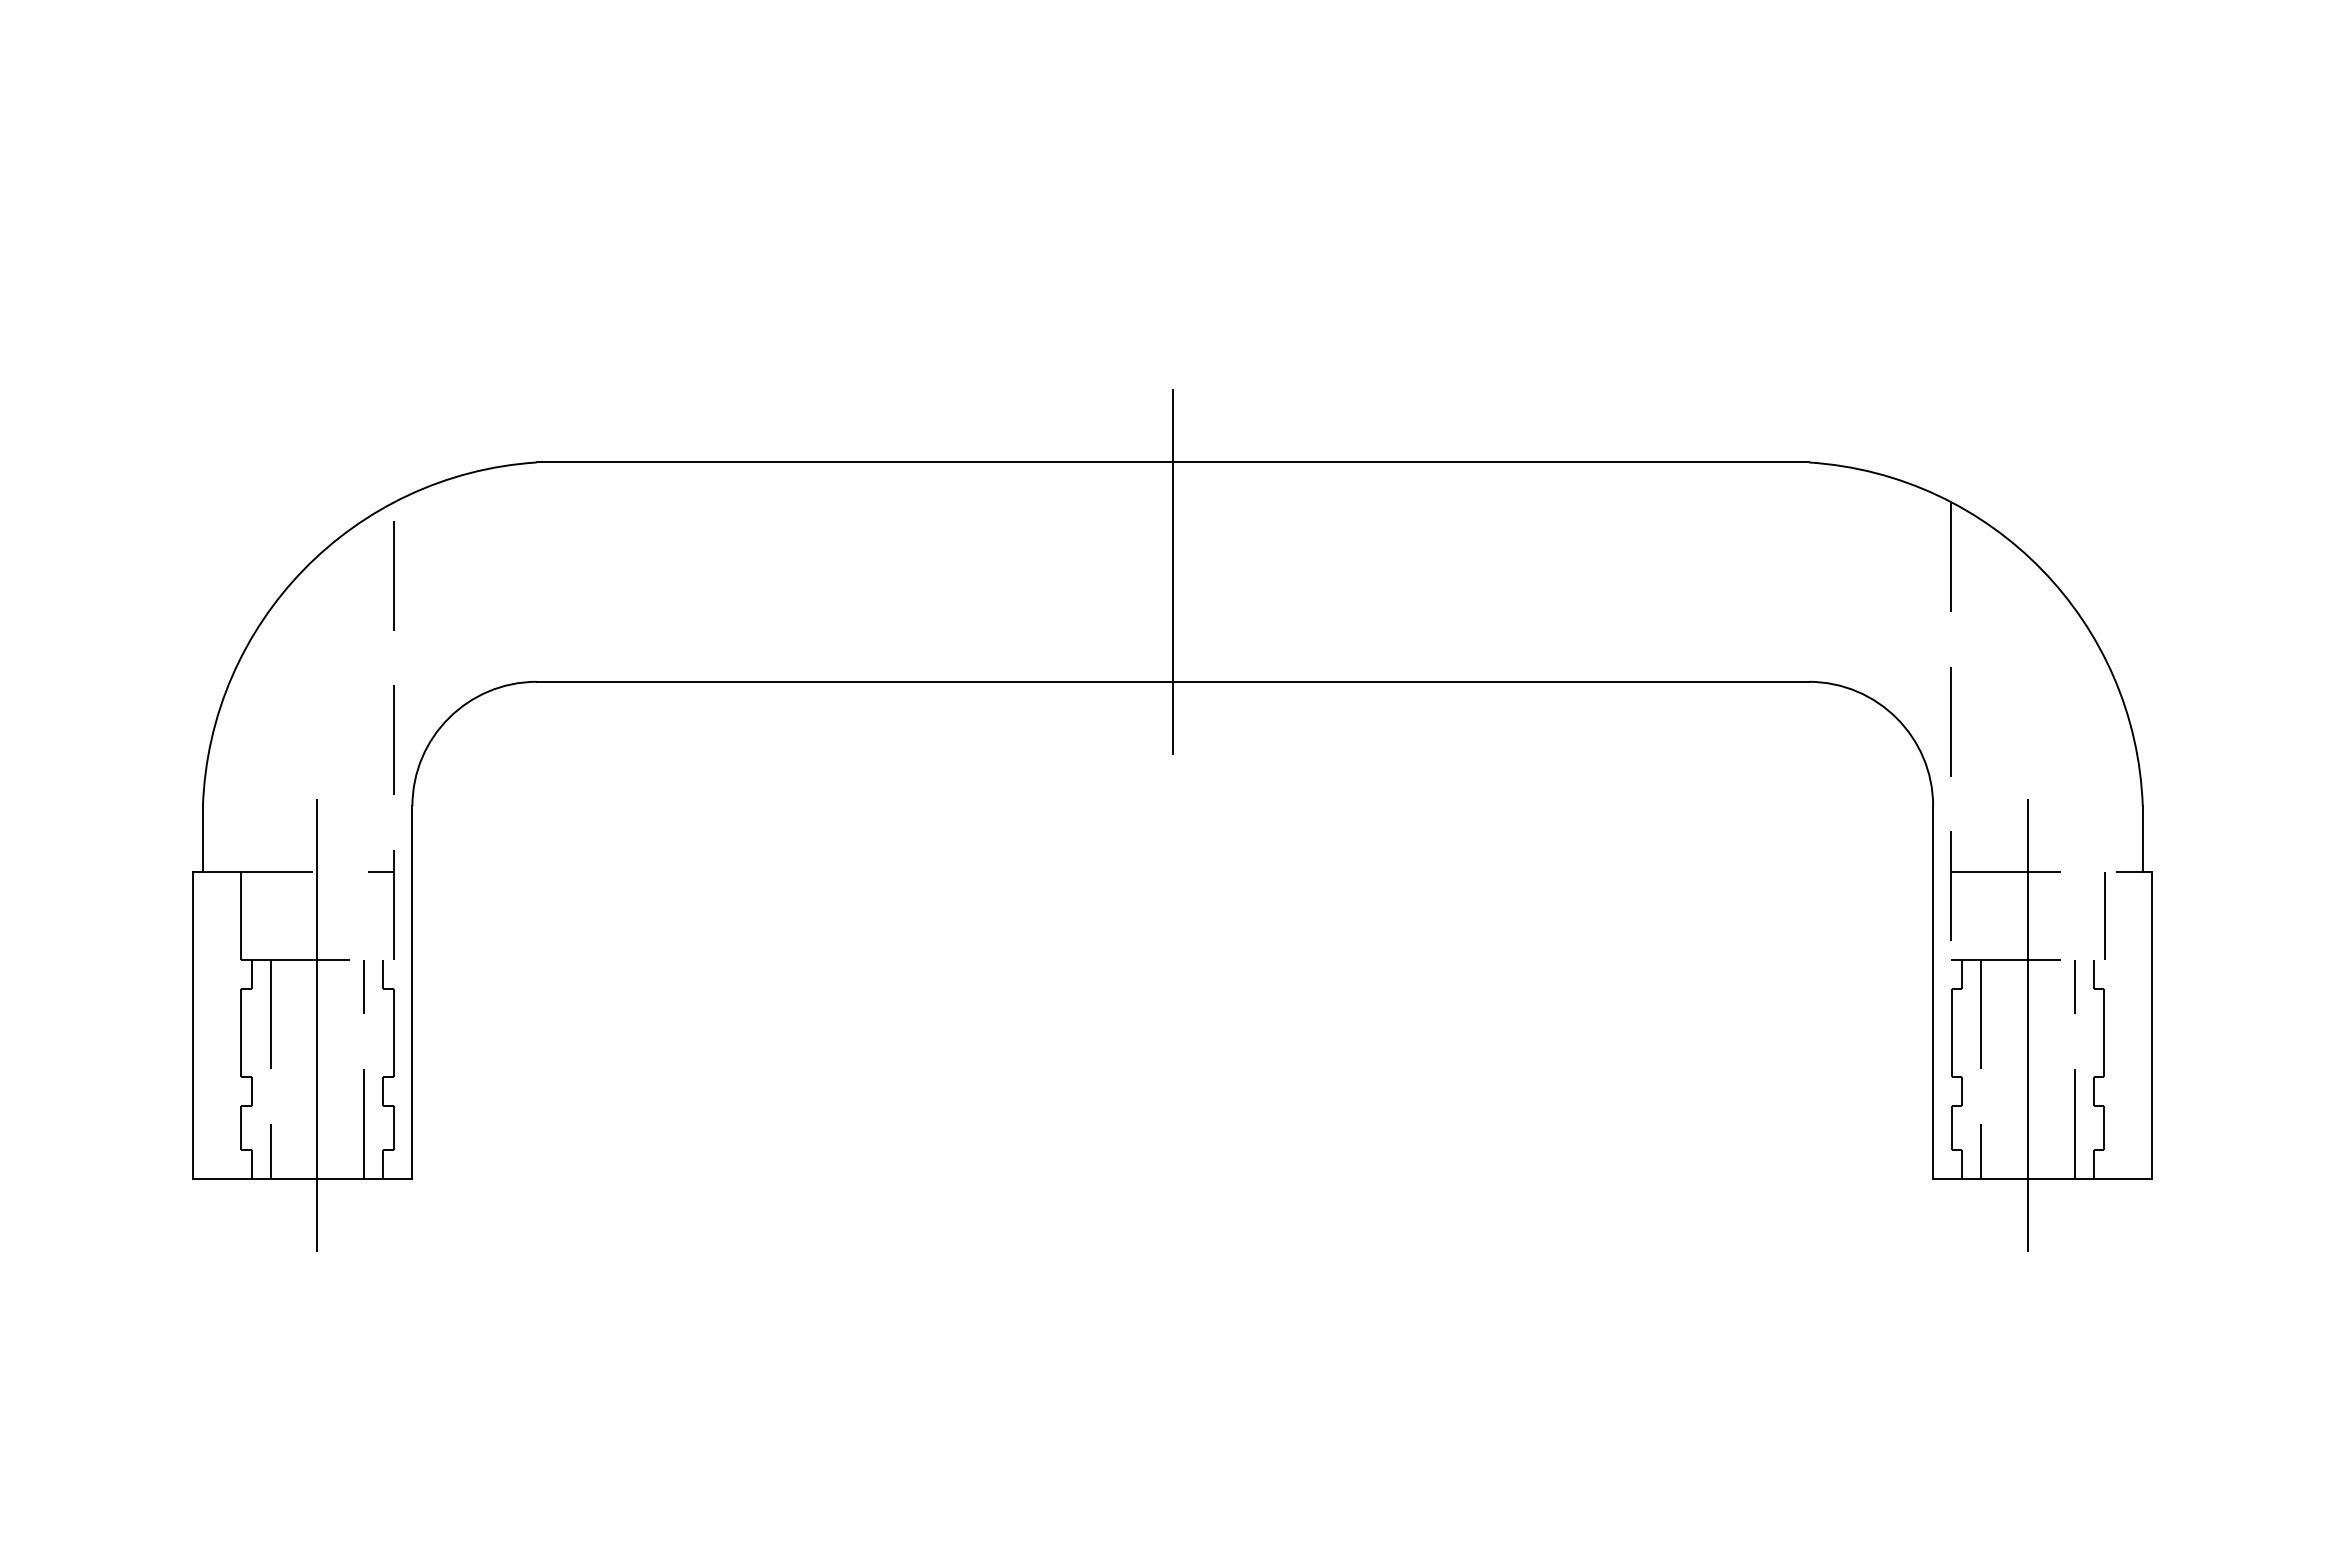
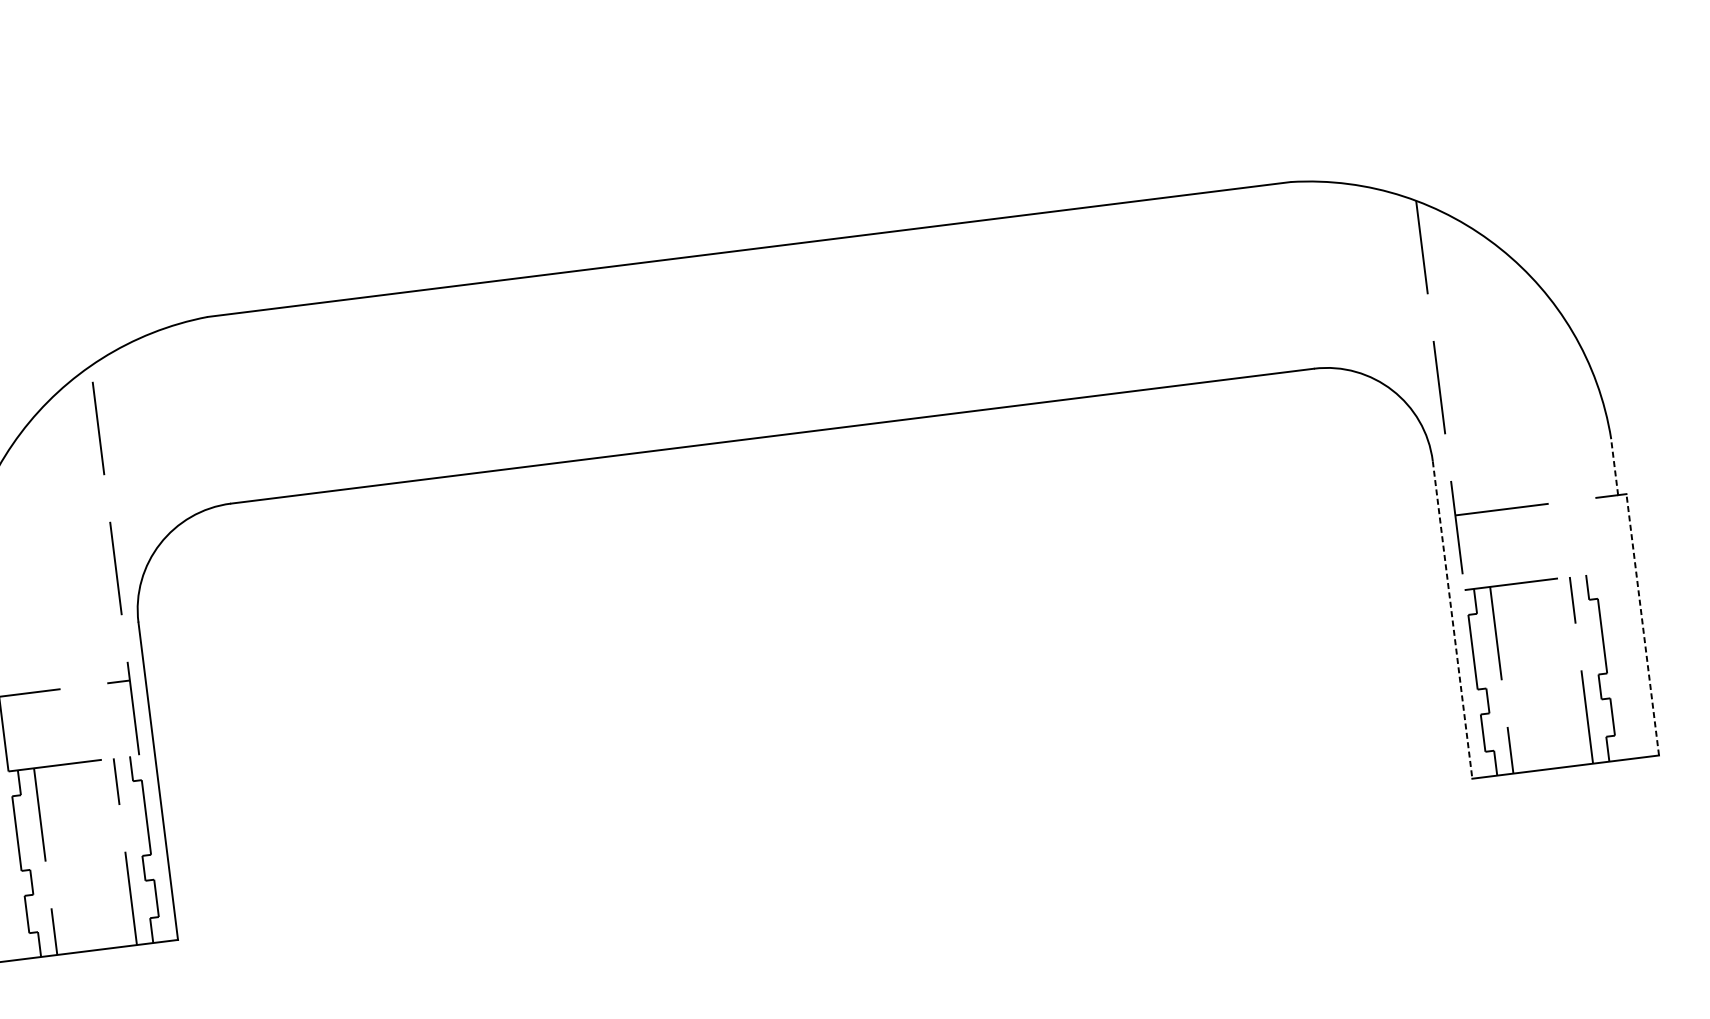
line: (1172, 571) -> (760, 342), removed
line: (2142, 839) -> (1614, 467), solid -> dashed
line: (2104, 915) -> (1590, 536), removed
line: (1933, 993) -> (1452, 620), solid -> dashed
line: (317, 1025) -> (80, 819), removed
line: (2028, 1025) -> (1537, 637), removed
line: (2152, 1025) -> (1642, 624), solid -> dashed

